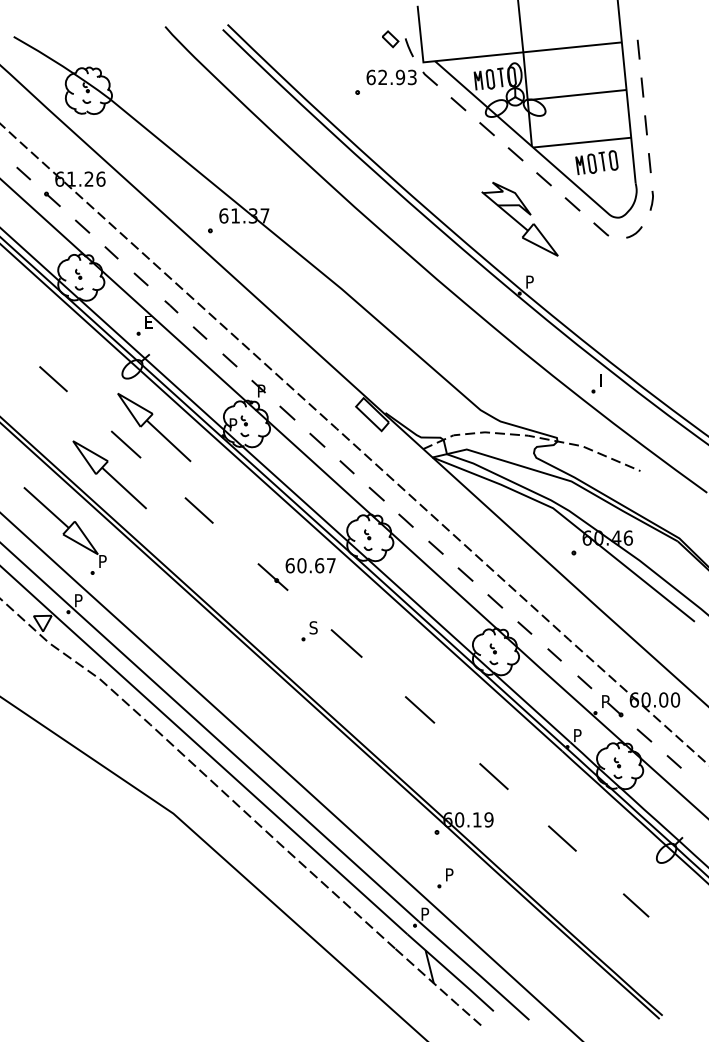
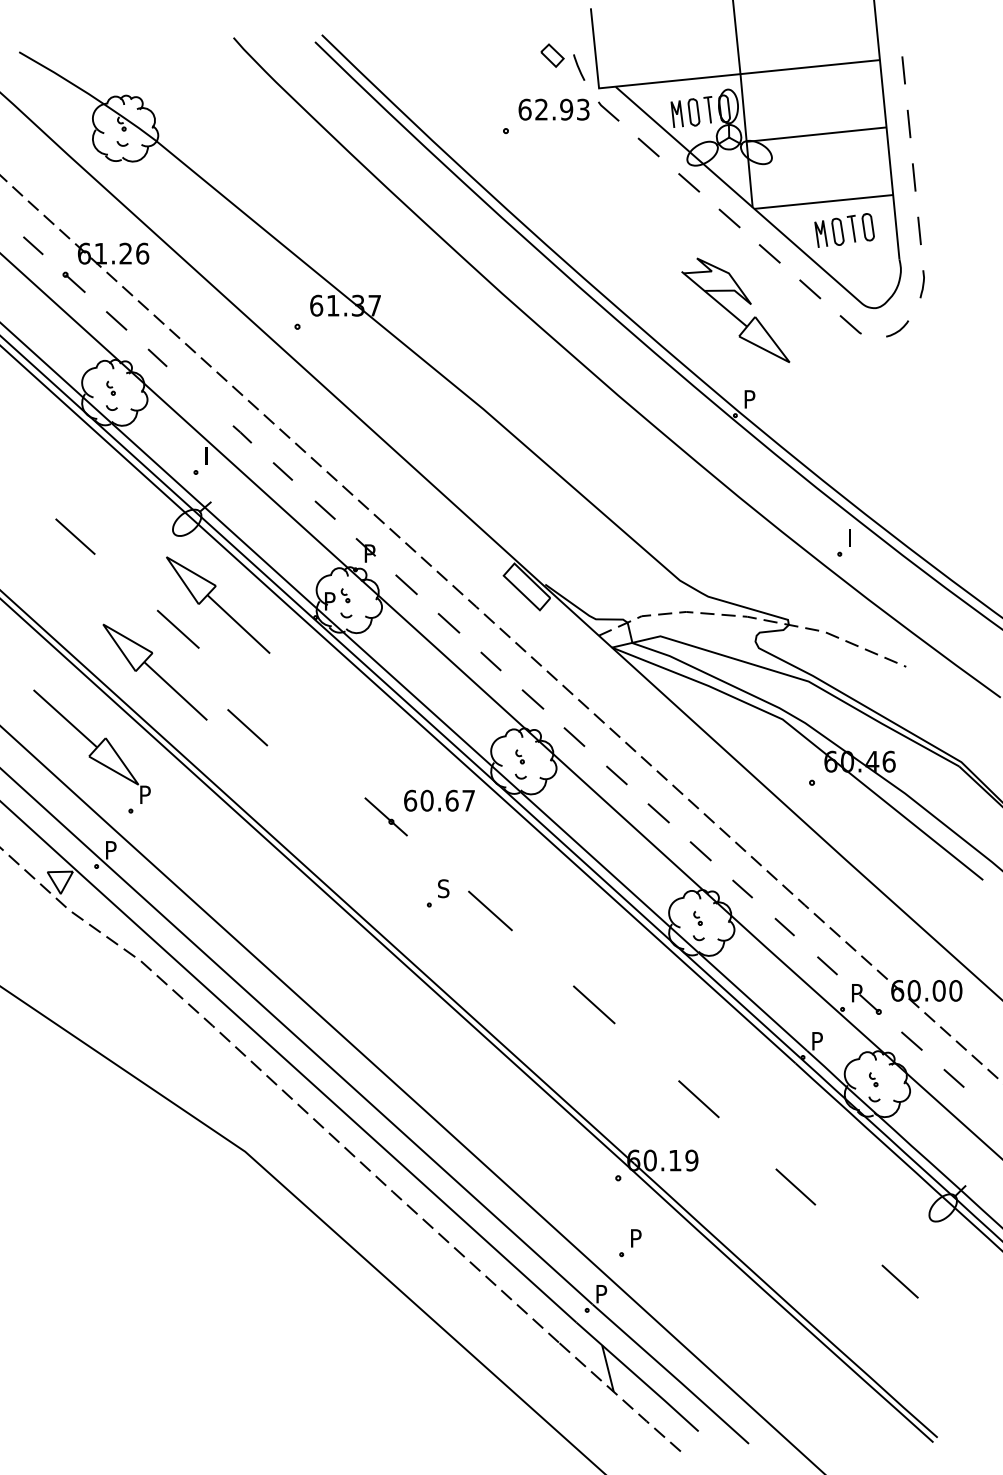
line: (141, 279) -> (199, 395), removed
text: (149, 321) -> (211, 455), E -> I
line: (199, 510) -> (247, 727), moved

